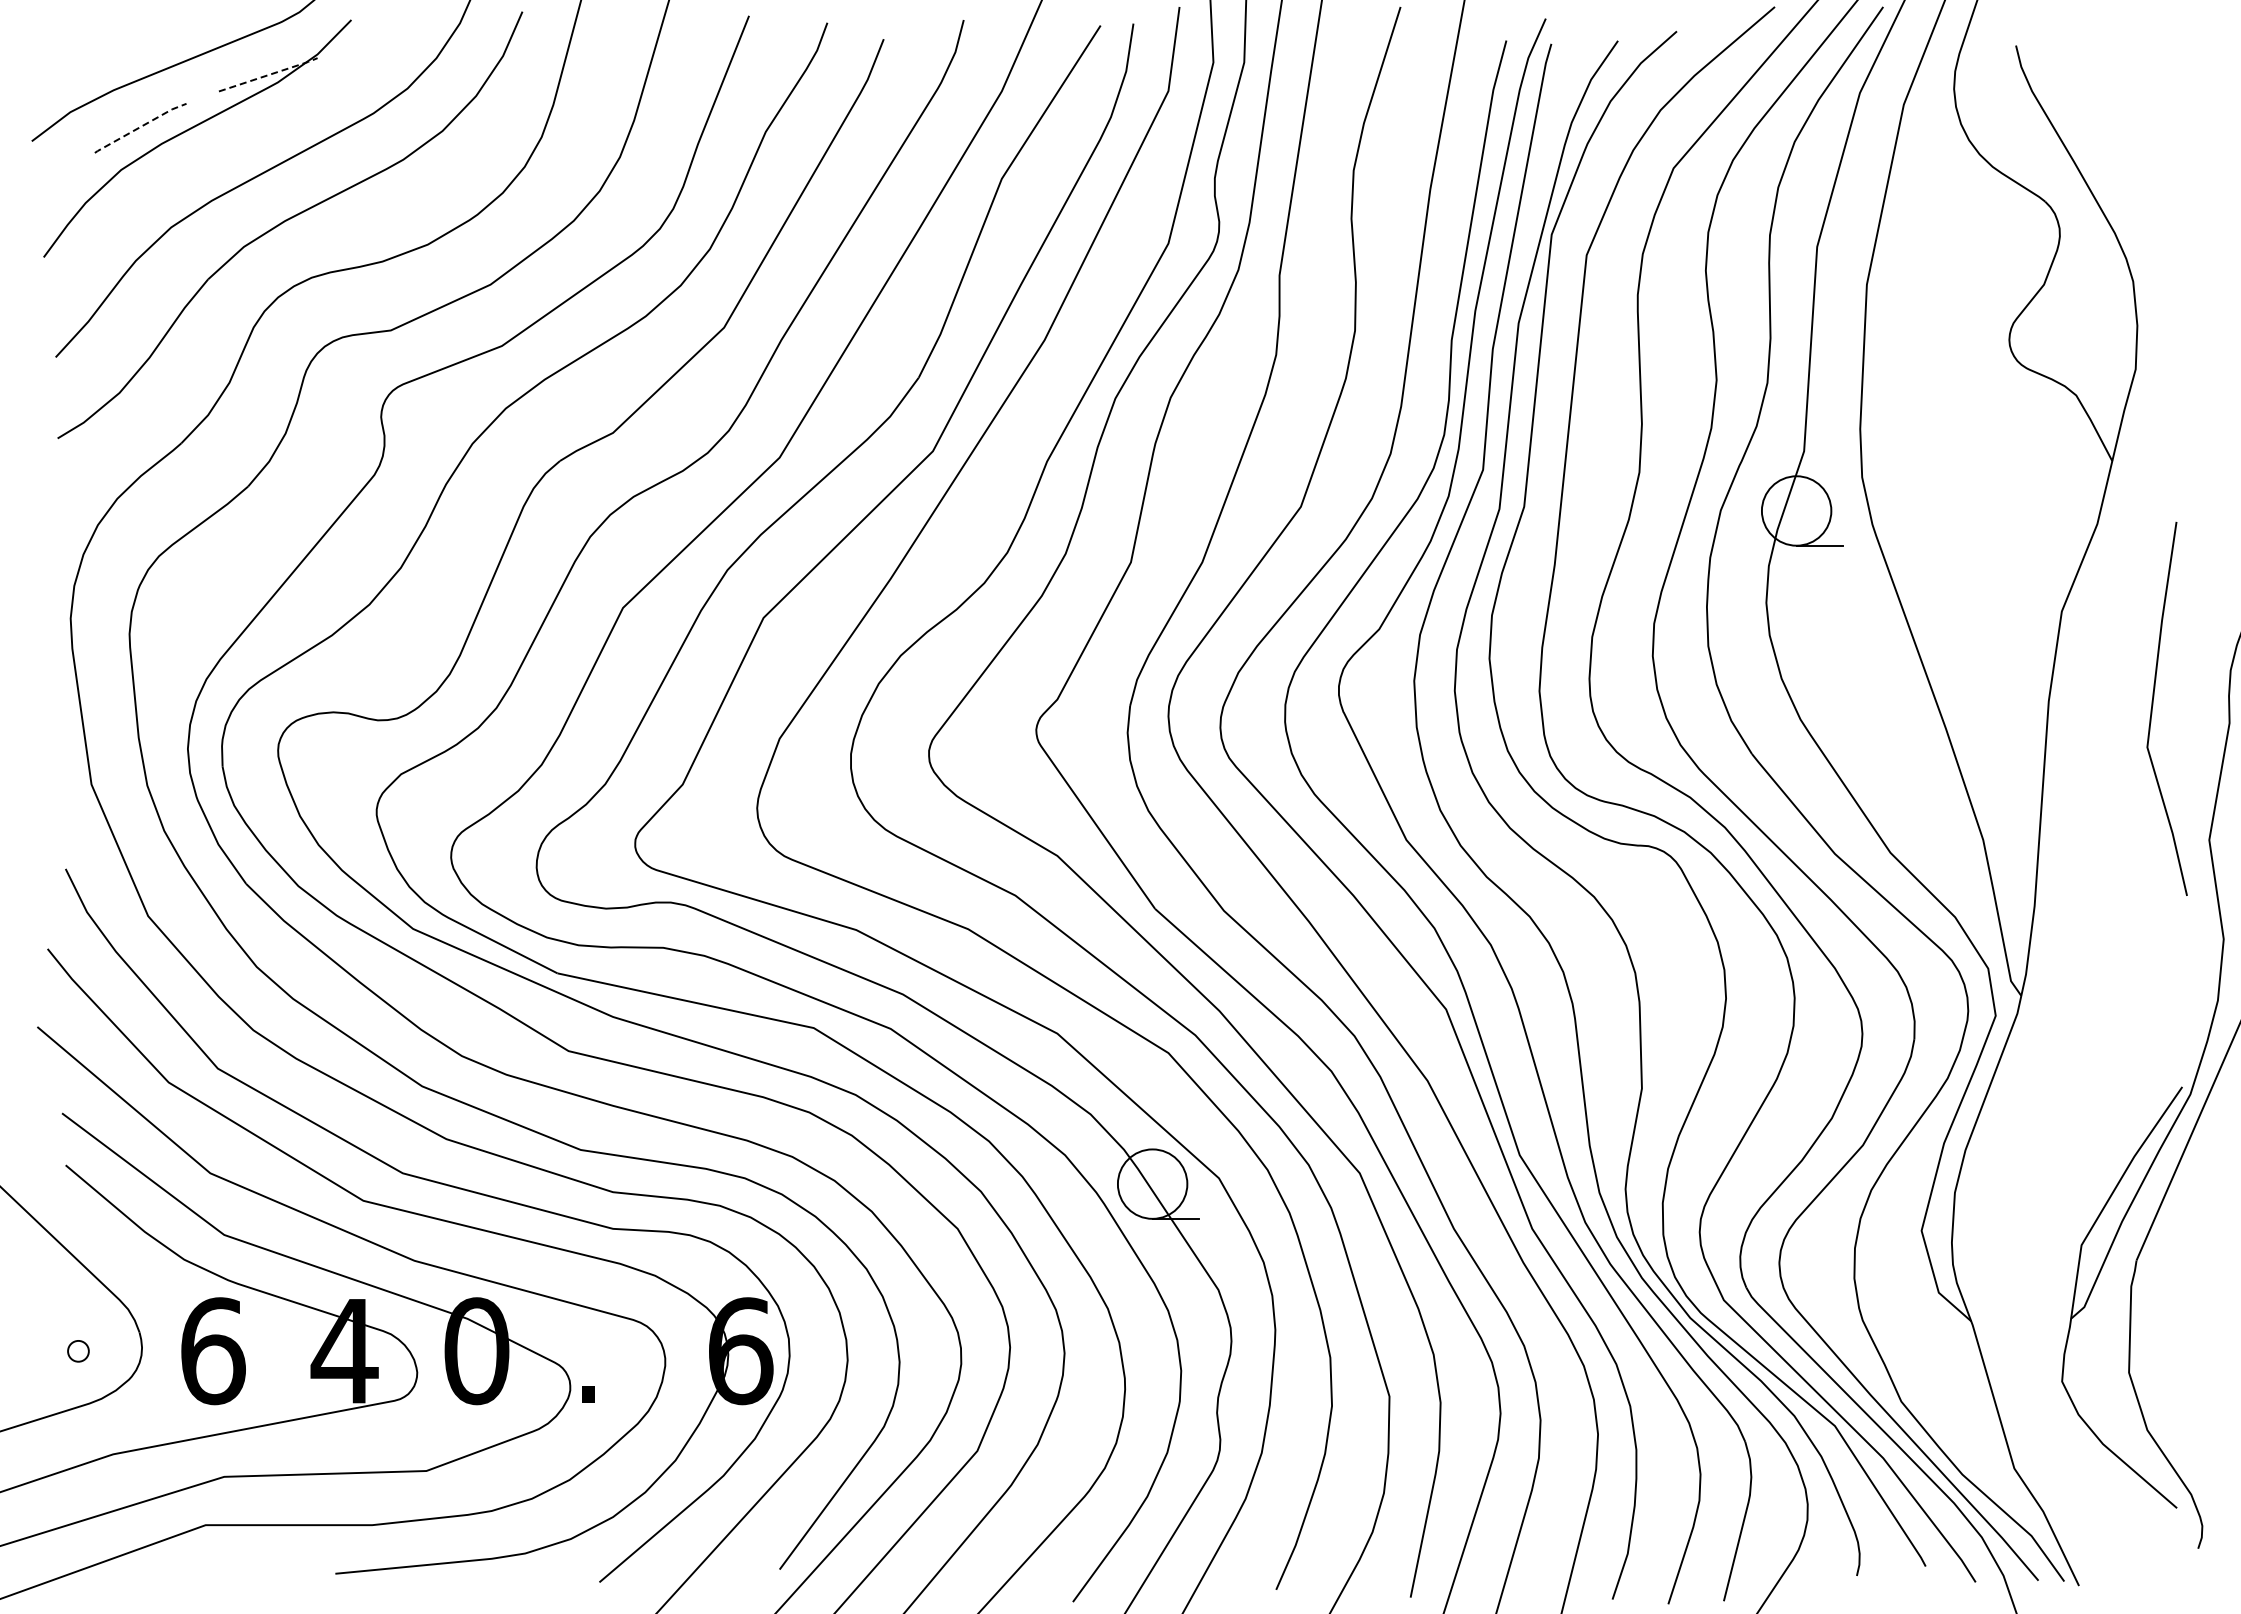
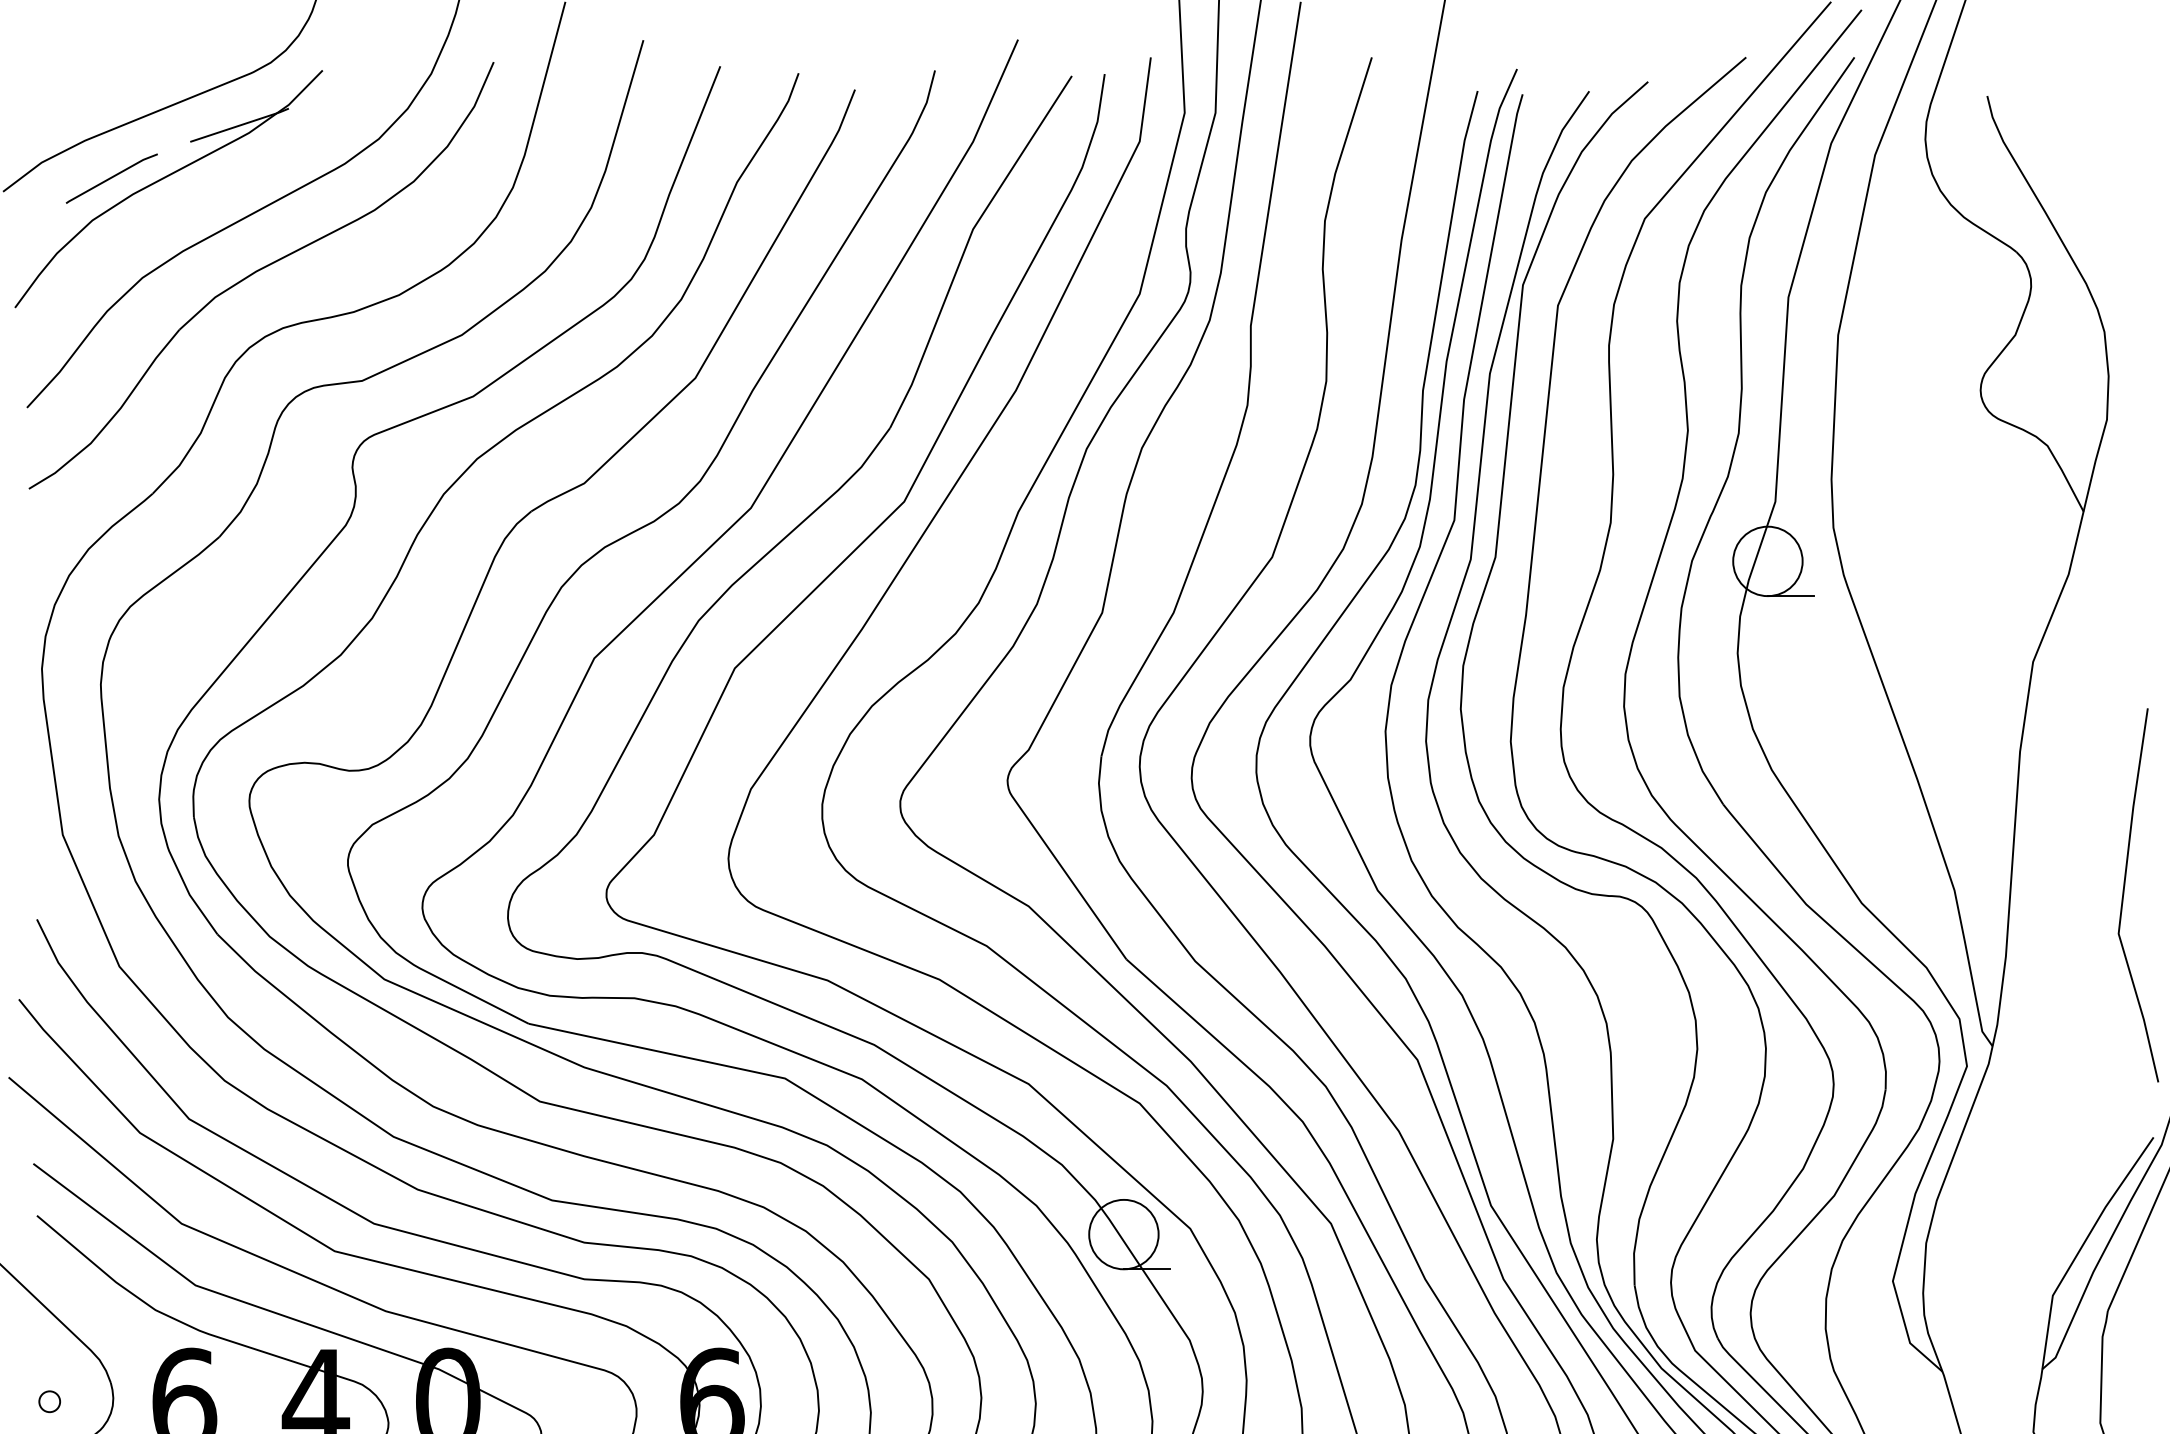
line: (268, 75) -> (239, 125), dashed -> solid
line: (140, 127) -> (111, 177), dashed -> solid
line: (2153, 705) -> (2124, 891), moved

